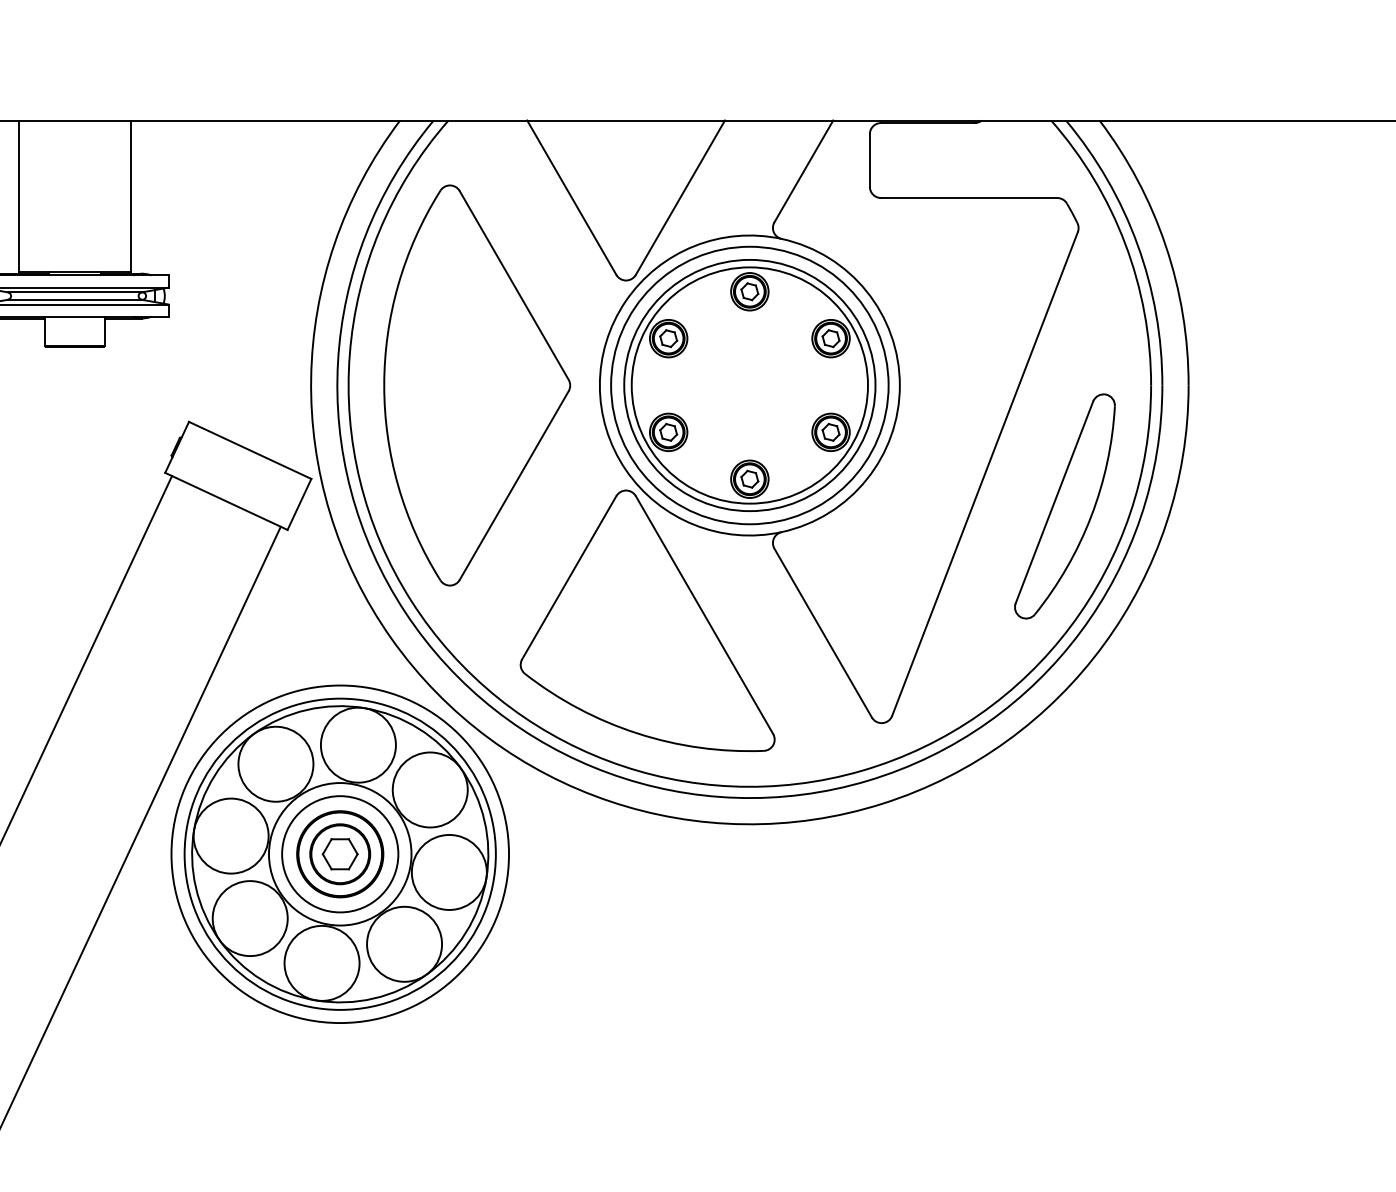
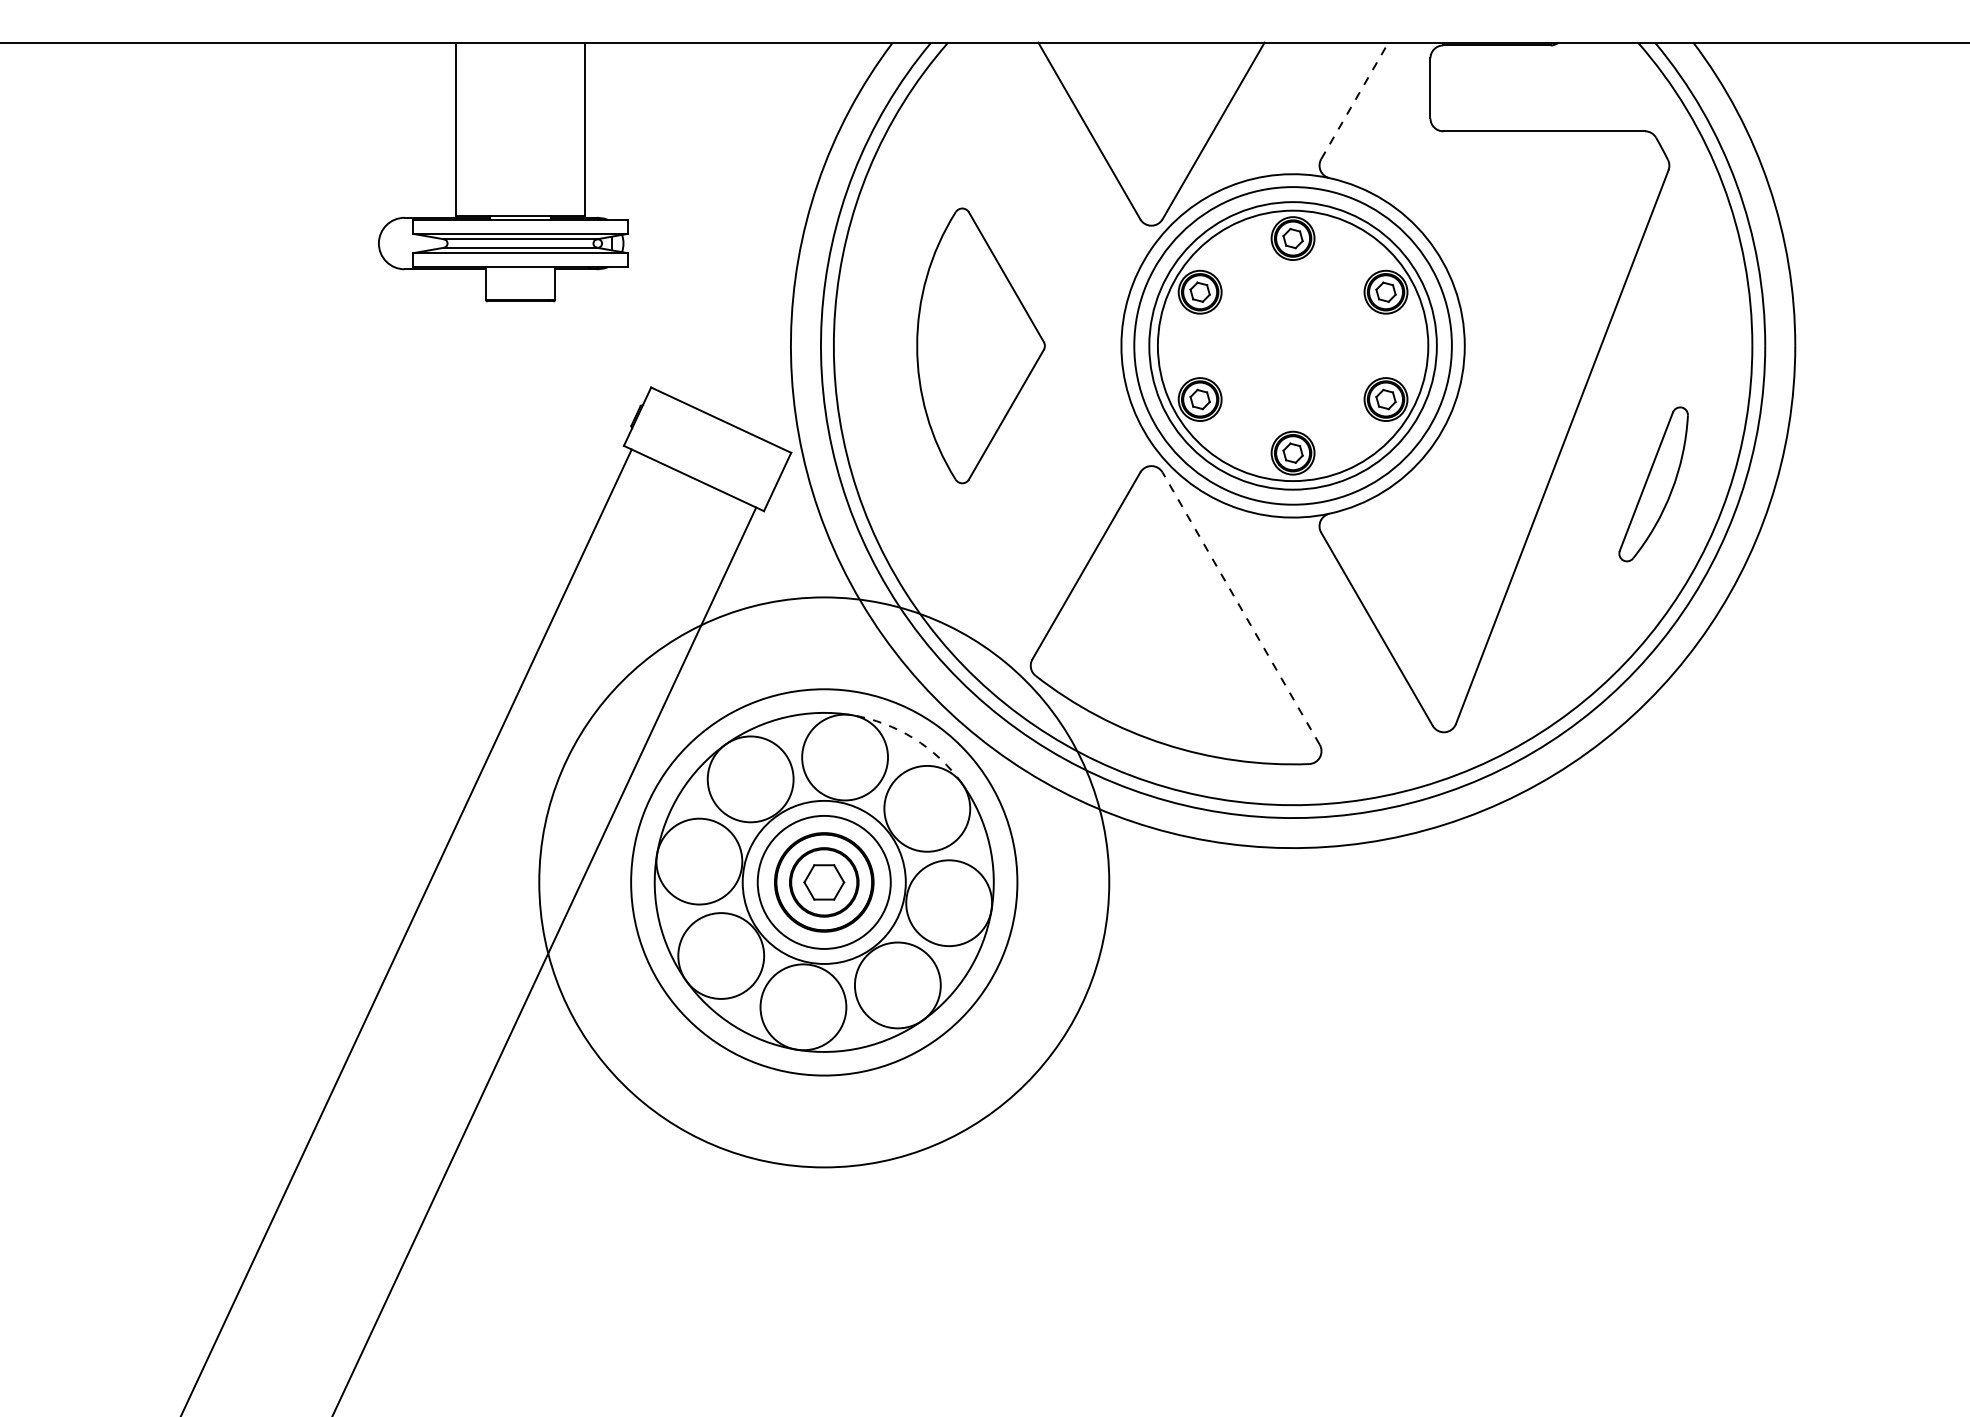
line: (804, 171) -> (1355, 100), solid -> dashed
part: (476, 385) -> (980, 345), size x0.6
part: (1064, 506) -> (1653, 484), size x0.6
line: (703, 614) -> (1240, 608), solid -> dashed
arc: (419, 728) -> (914, 738), solid -> dashed
circle: (340, 854) -> (824, 882), size x1.6

